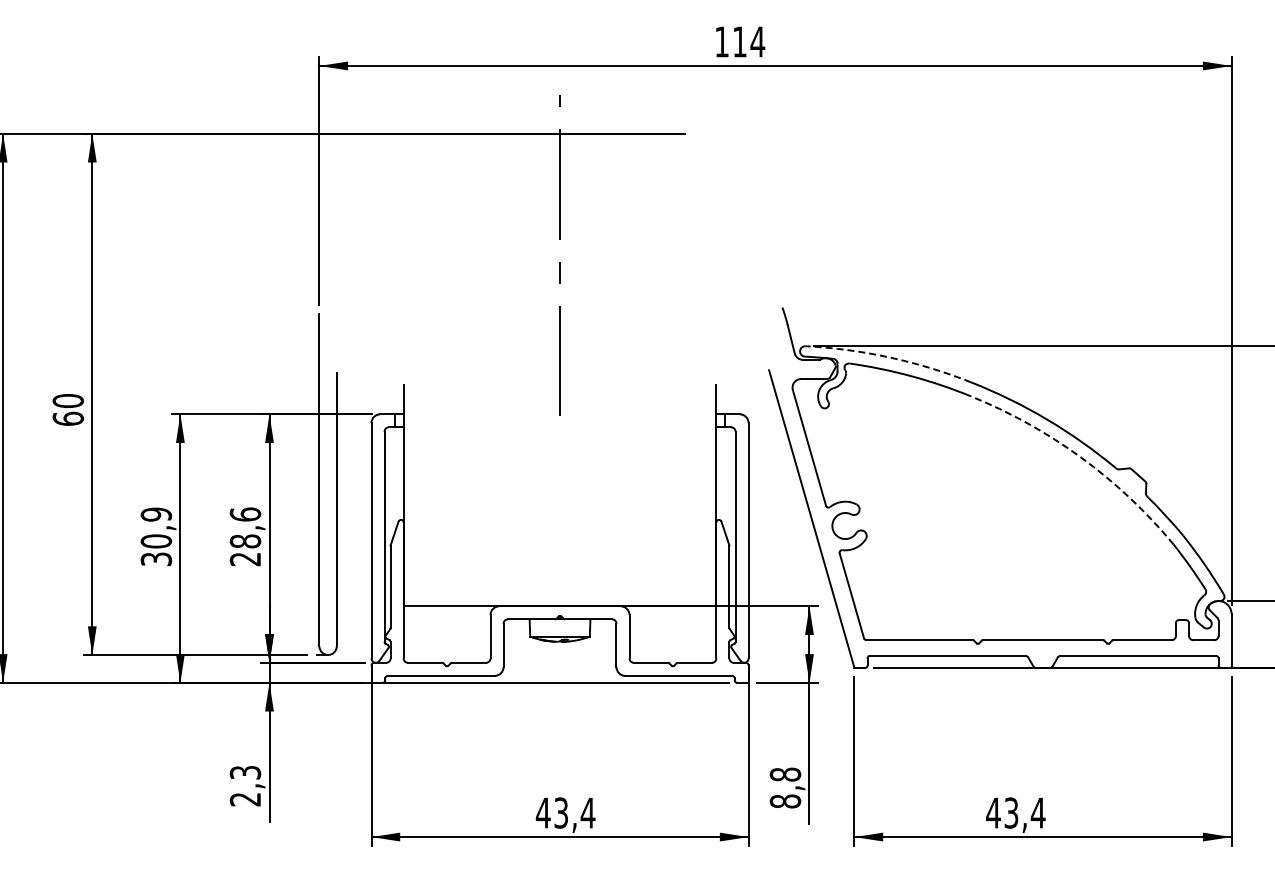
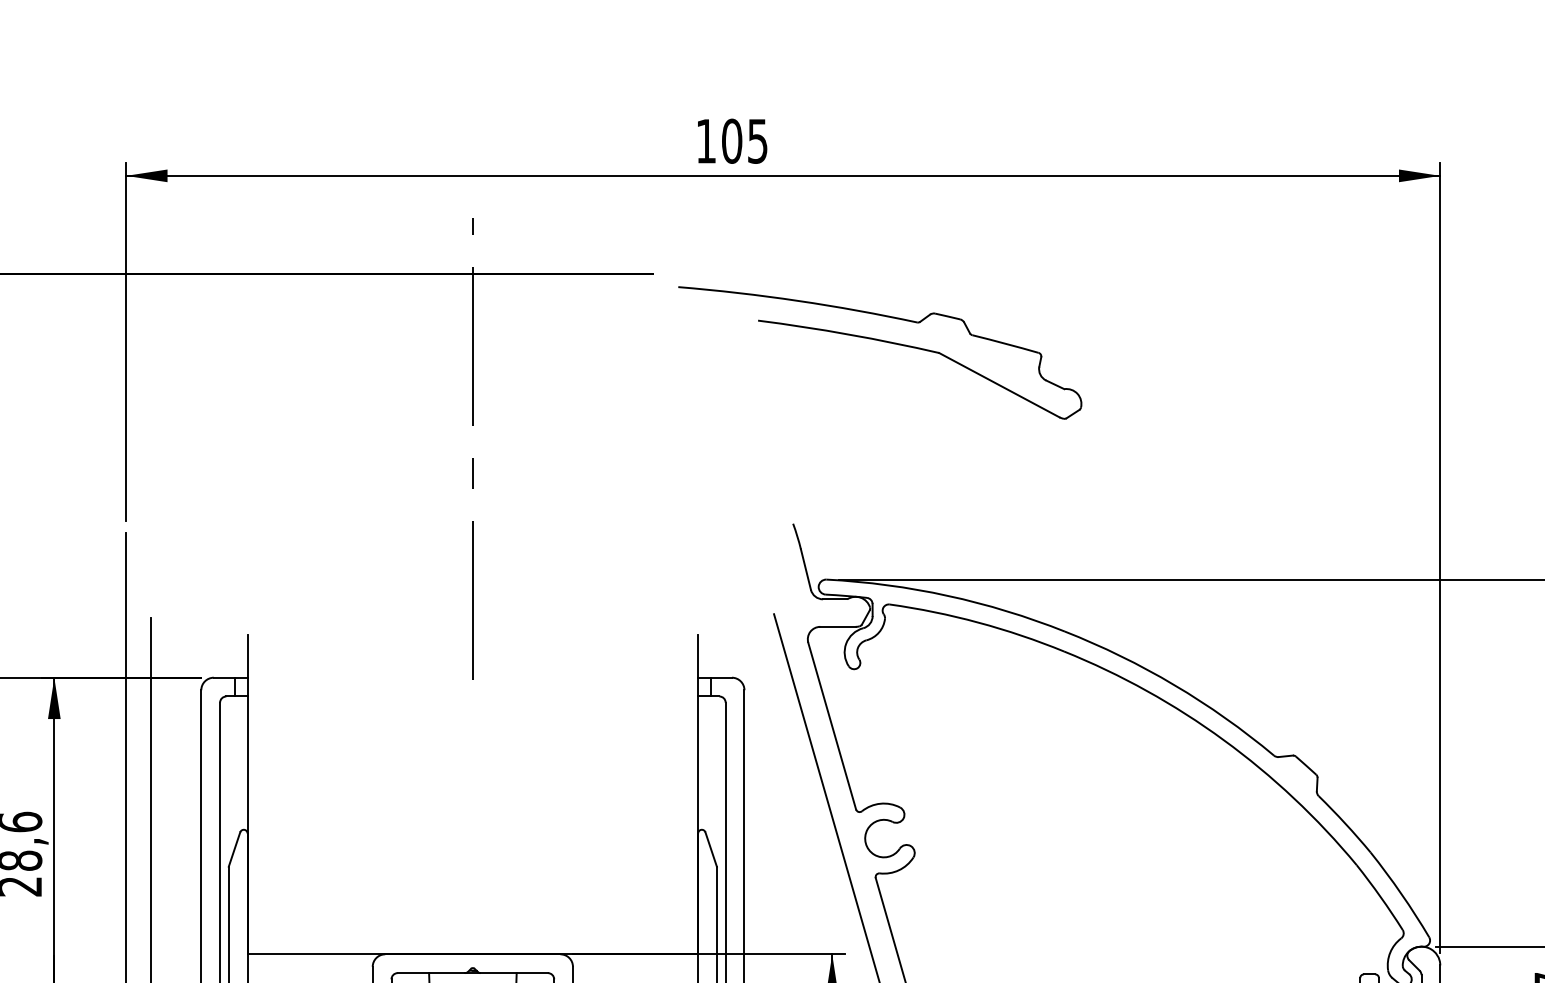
text: (749, 41) -> (745, 140), 114 -> 105
part: (842, 181) -> (879, 342), added
arc: (889, 357) -> (947, 595), dashed -> solid
arc: (1081, 457) -> (1224, 739), dashed -> solid

